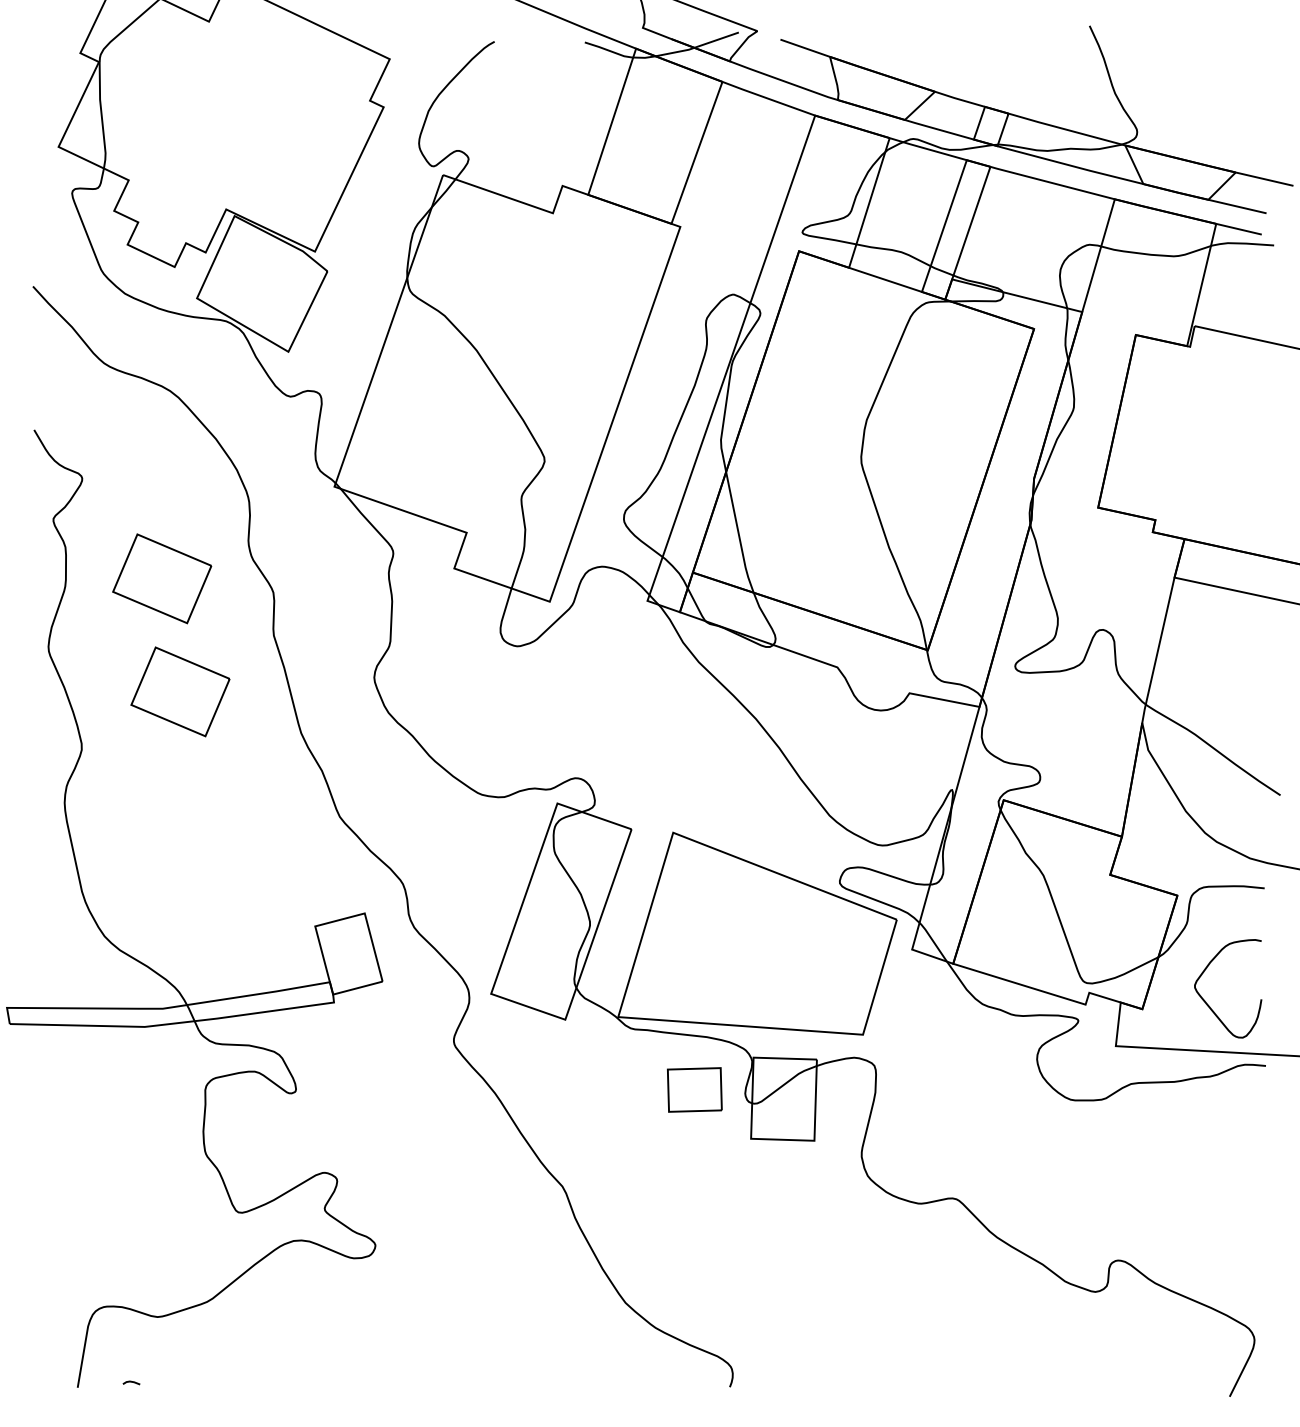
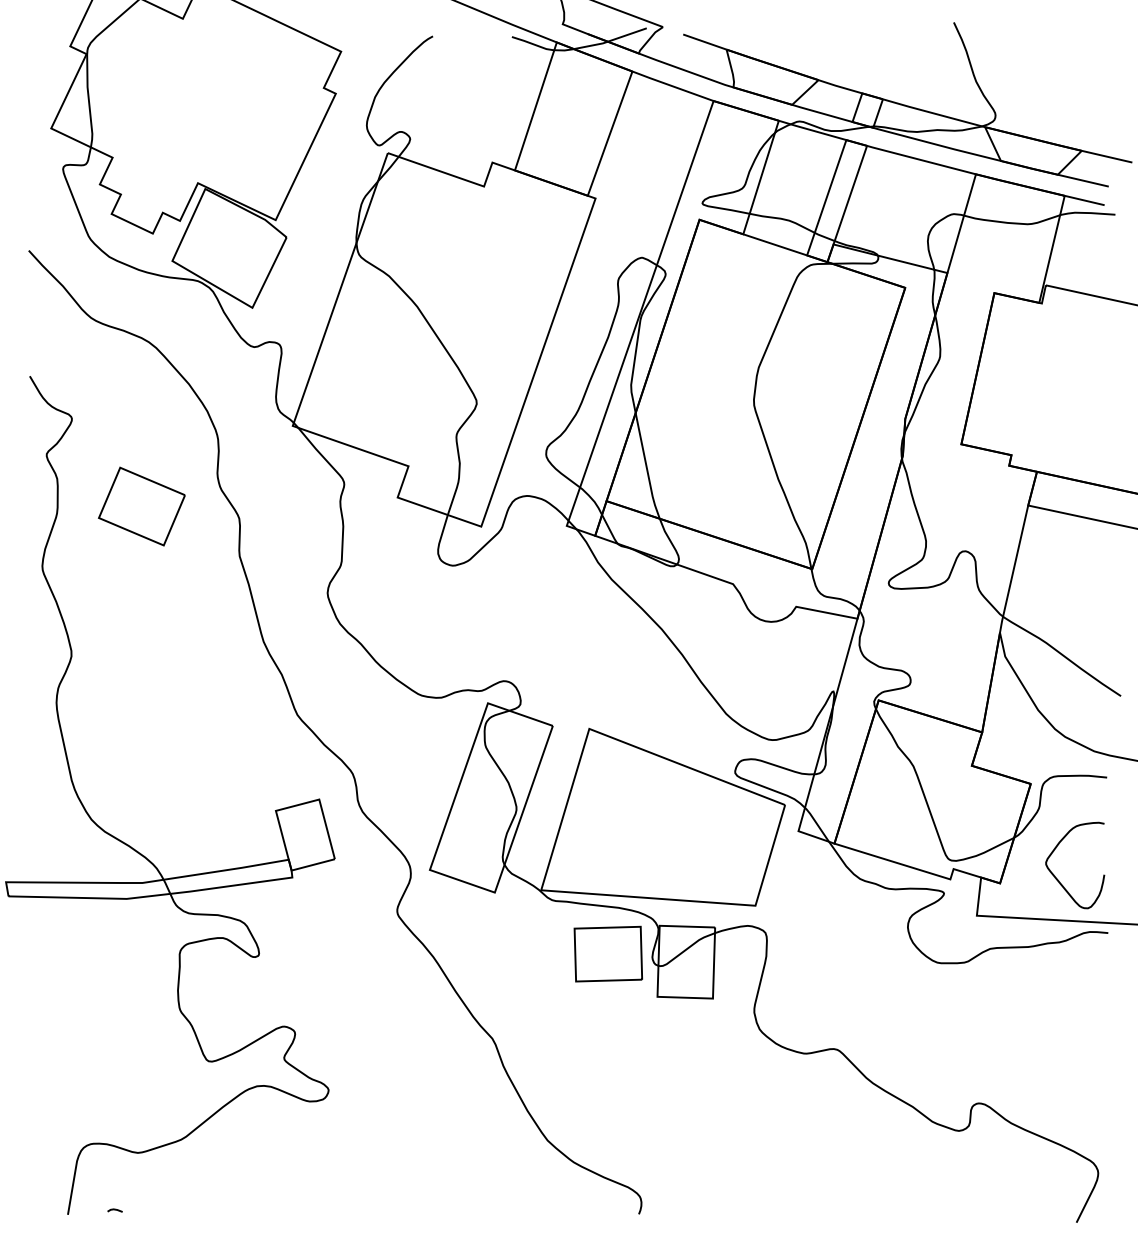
part: (179, 691) -> (157, 605), removed
part: (693, 1089) -> (607, 953), size x1.43

